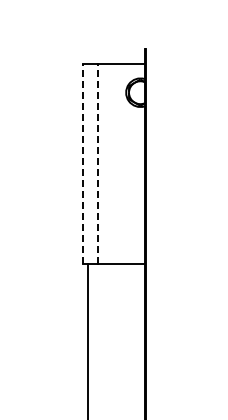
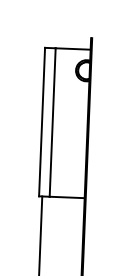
line: (83, 163) -> (42, 121), dashed -> solid
line: (97, 163) -> (52, 121), dashed -> solid

